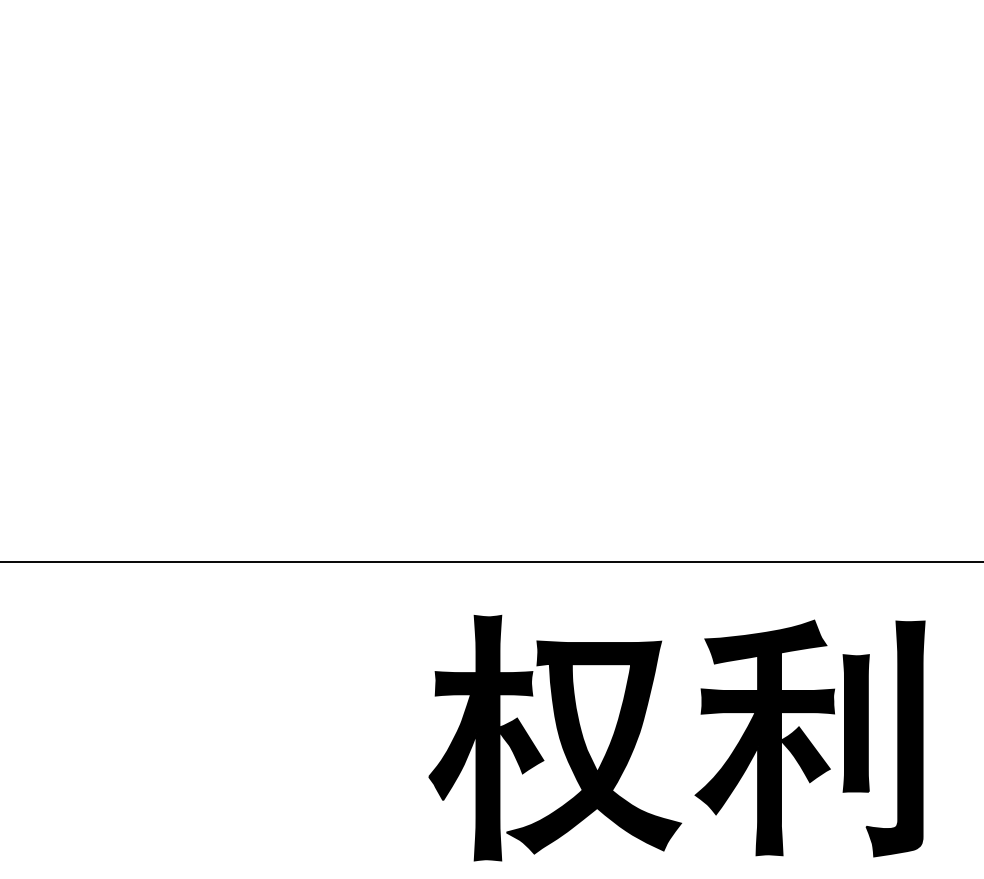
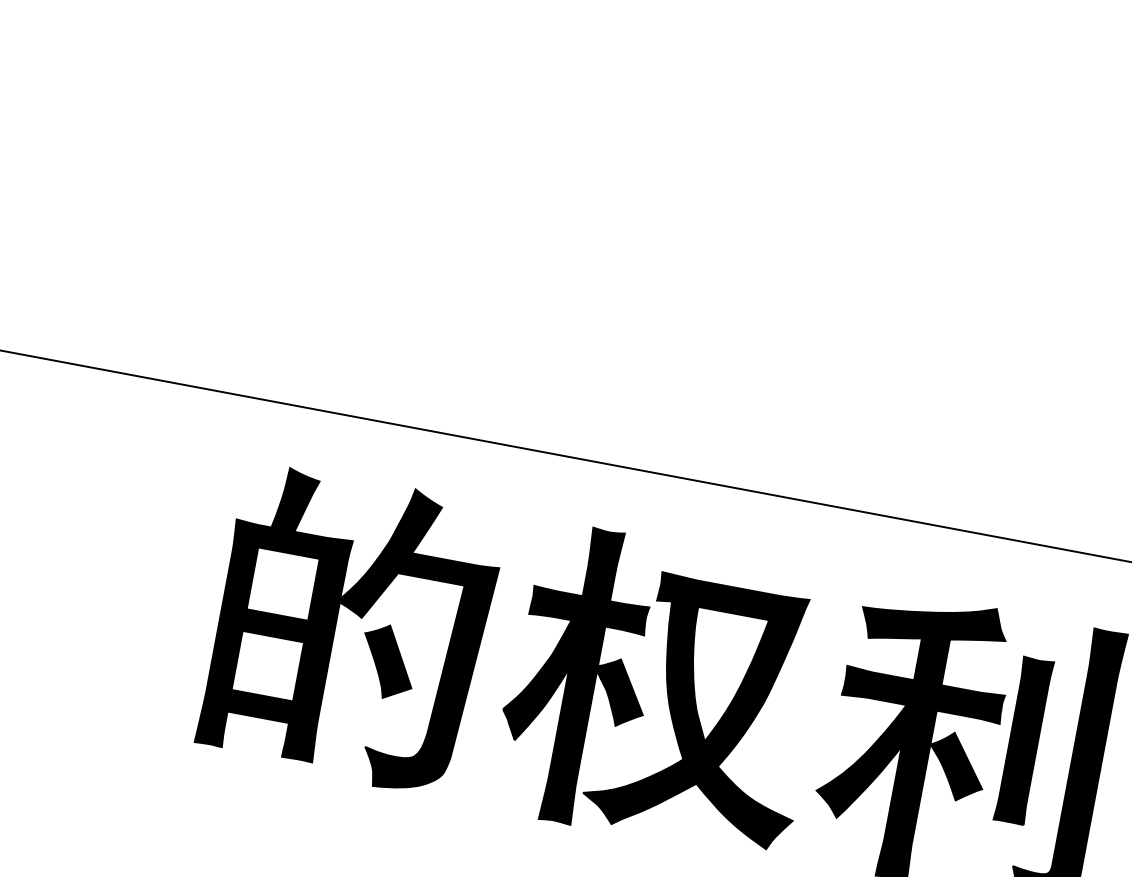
part: (304, 735) -> (363, 632), added

